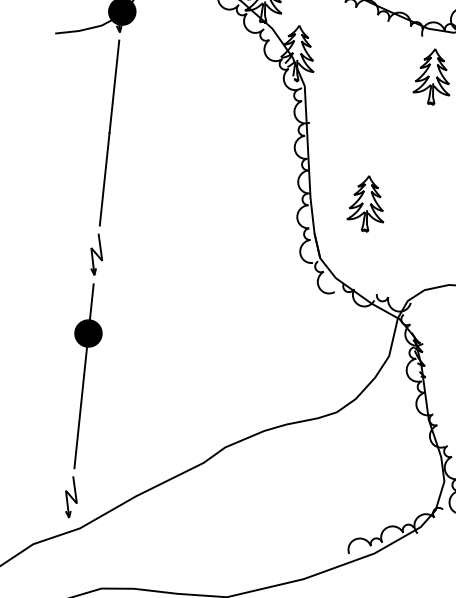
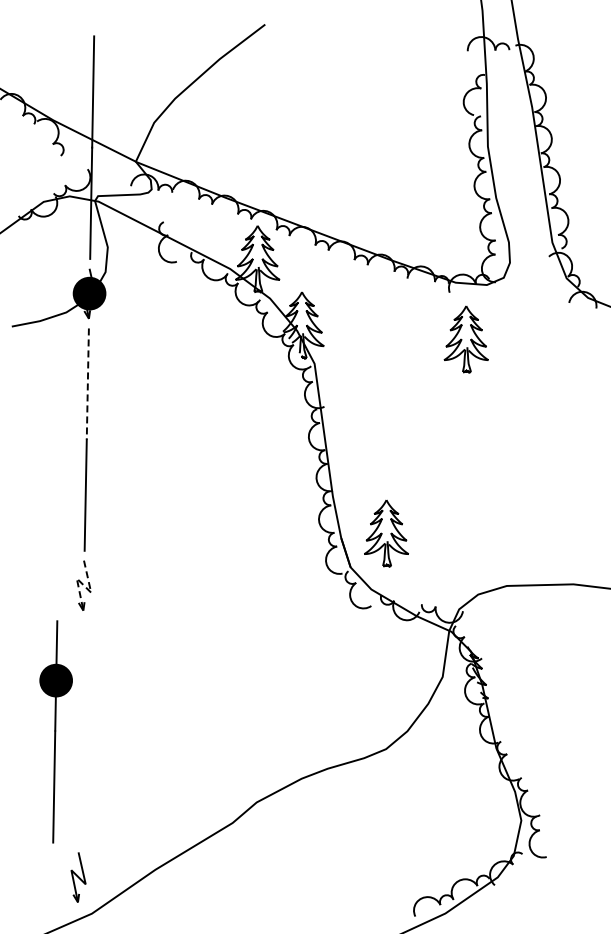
line: (114, 87) -> (87, 384), solid -> dashed
part: (366, 203) -> (386, 533), moved
line: (96, 254) -> (83, 585), solid -> dashed
part: (84, 375) -> (55, 731), moved

